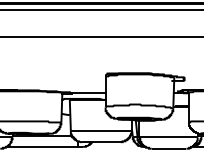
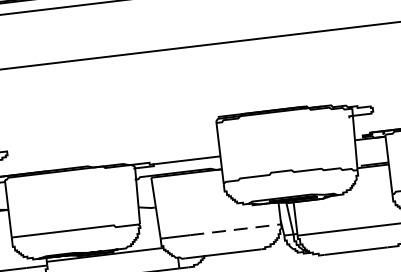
line: (108, 130) -> (234, 229), solid -> dashed

